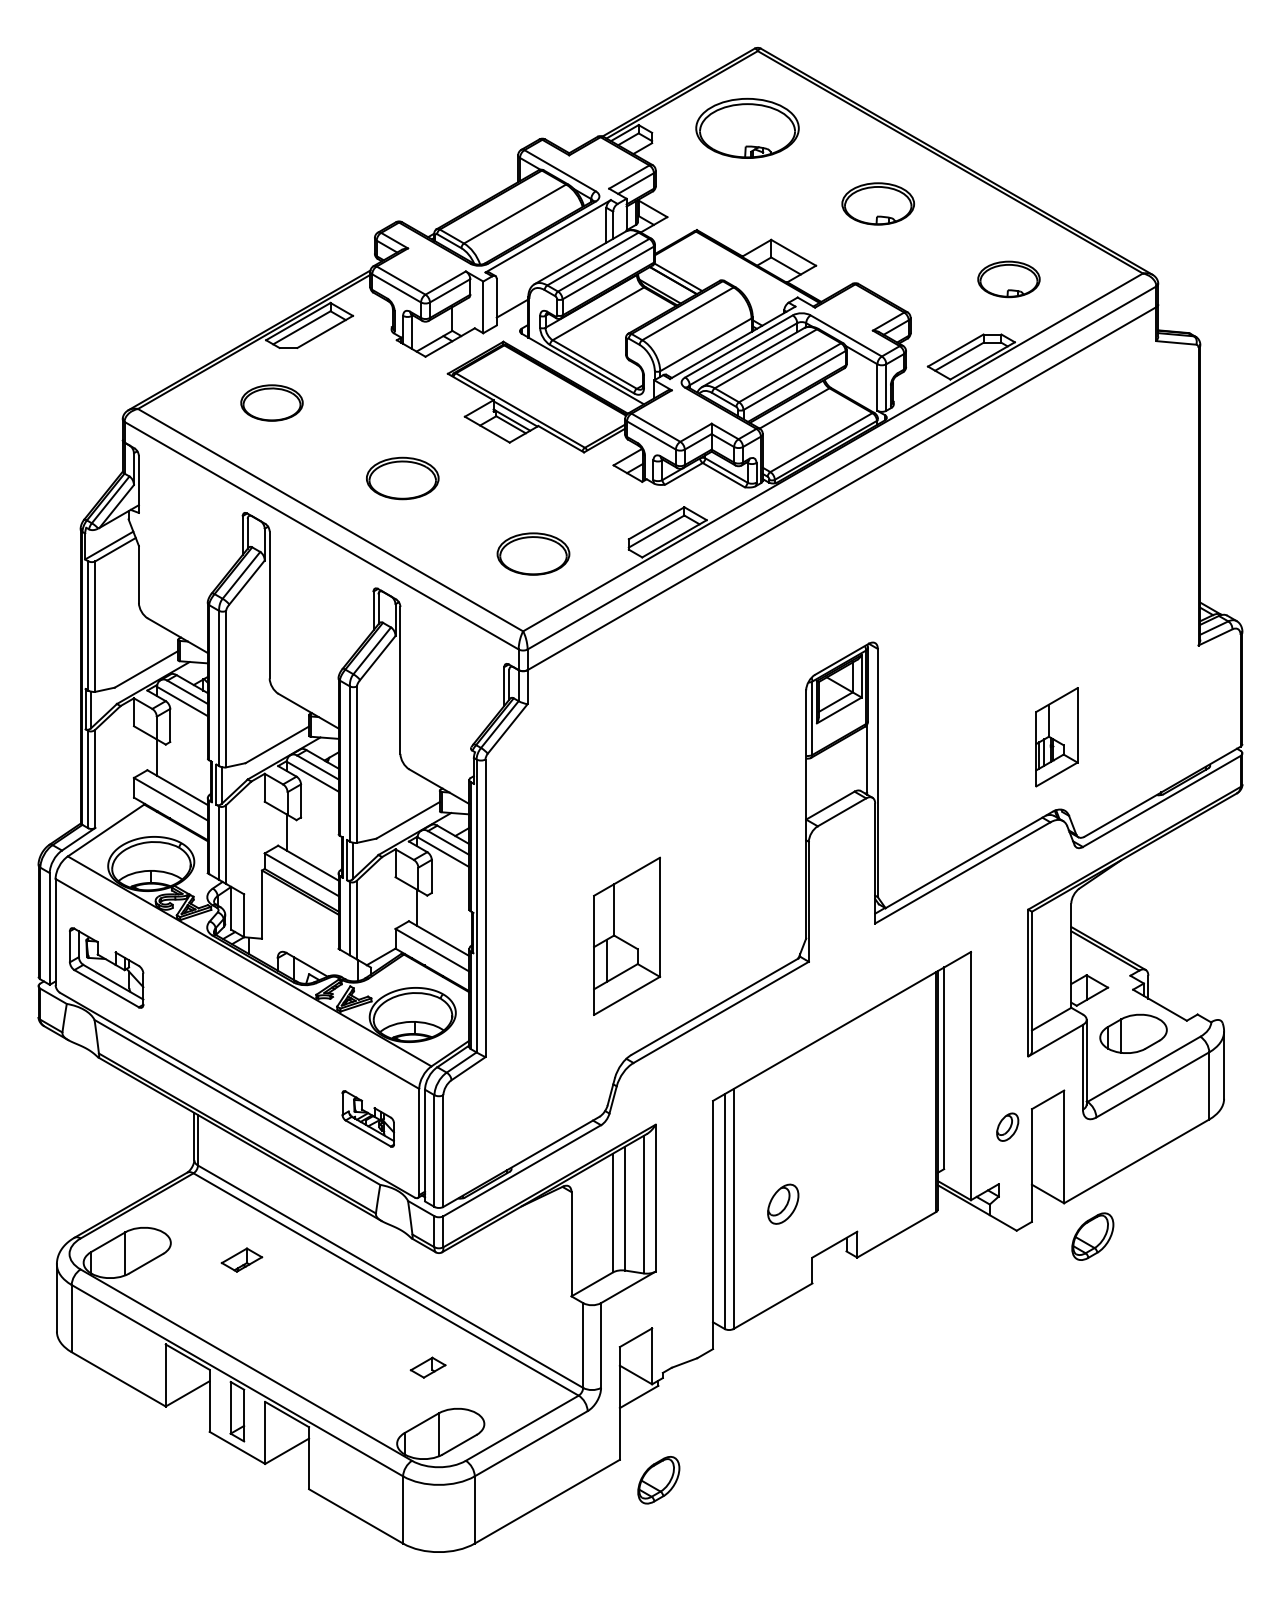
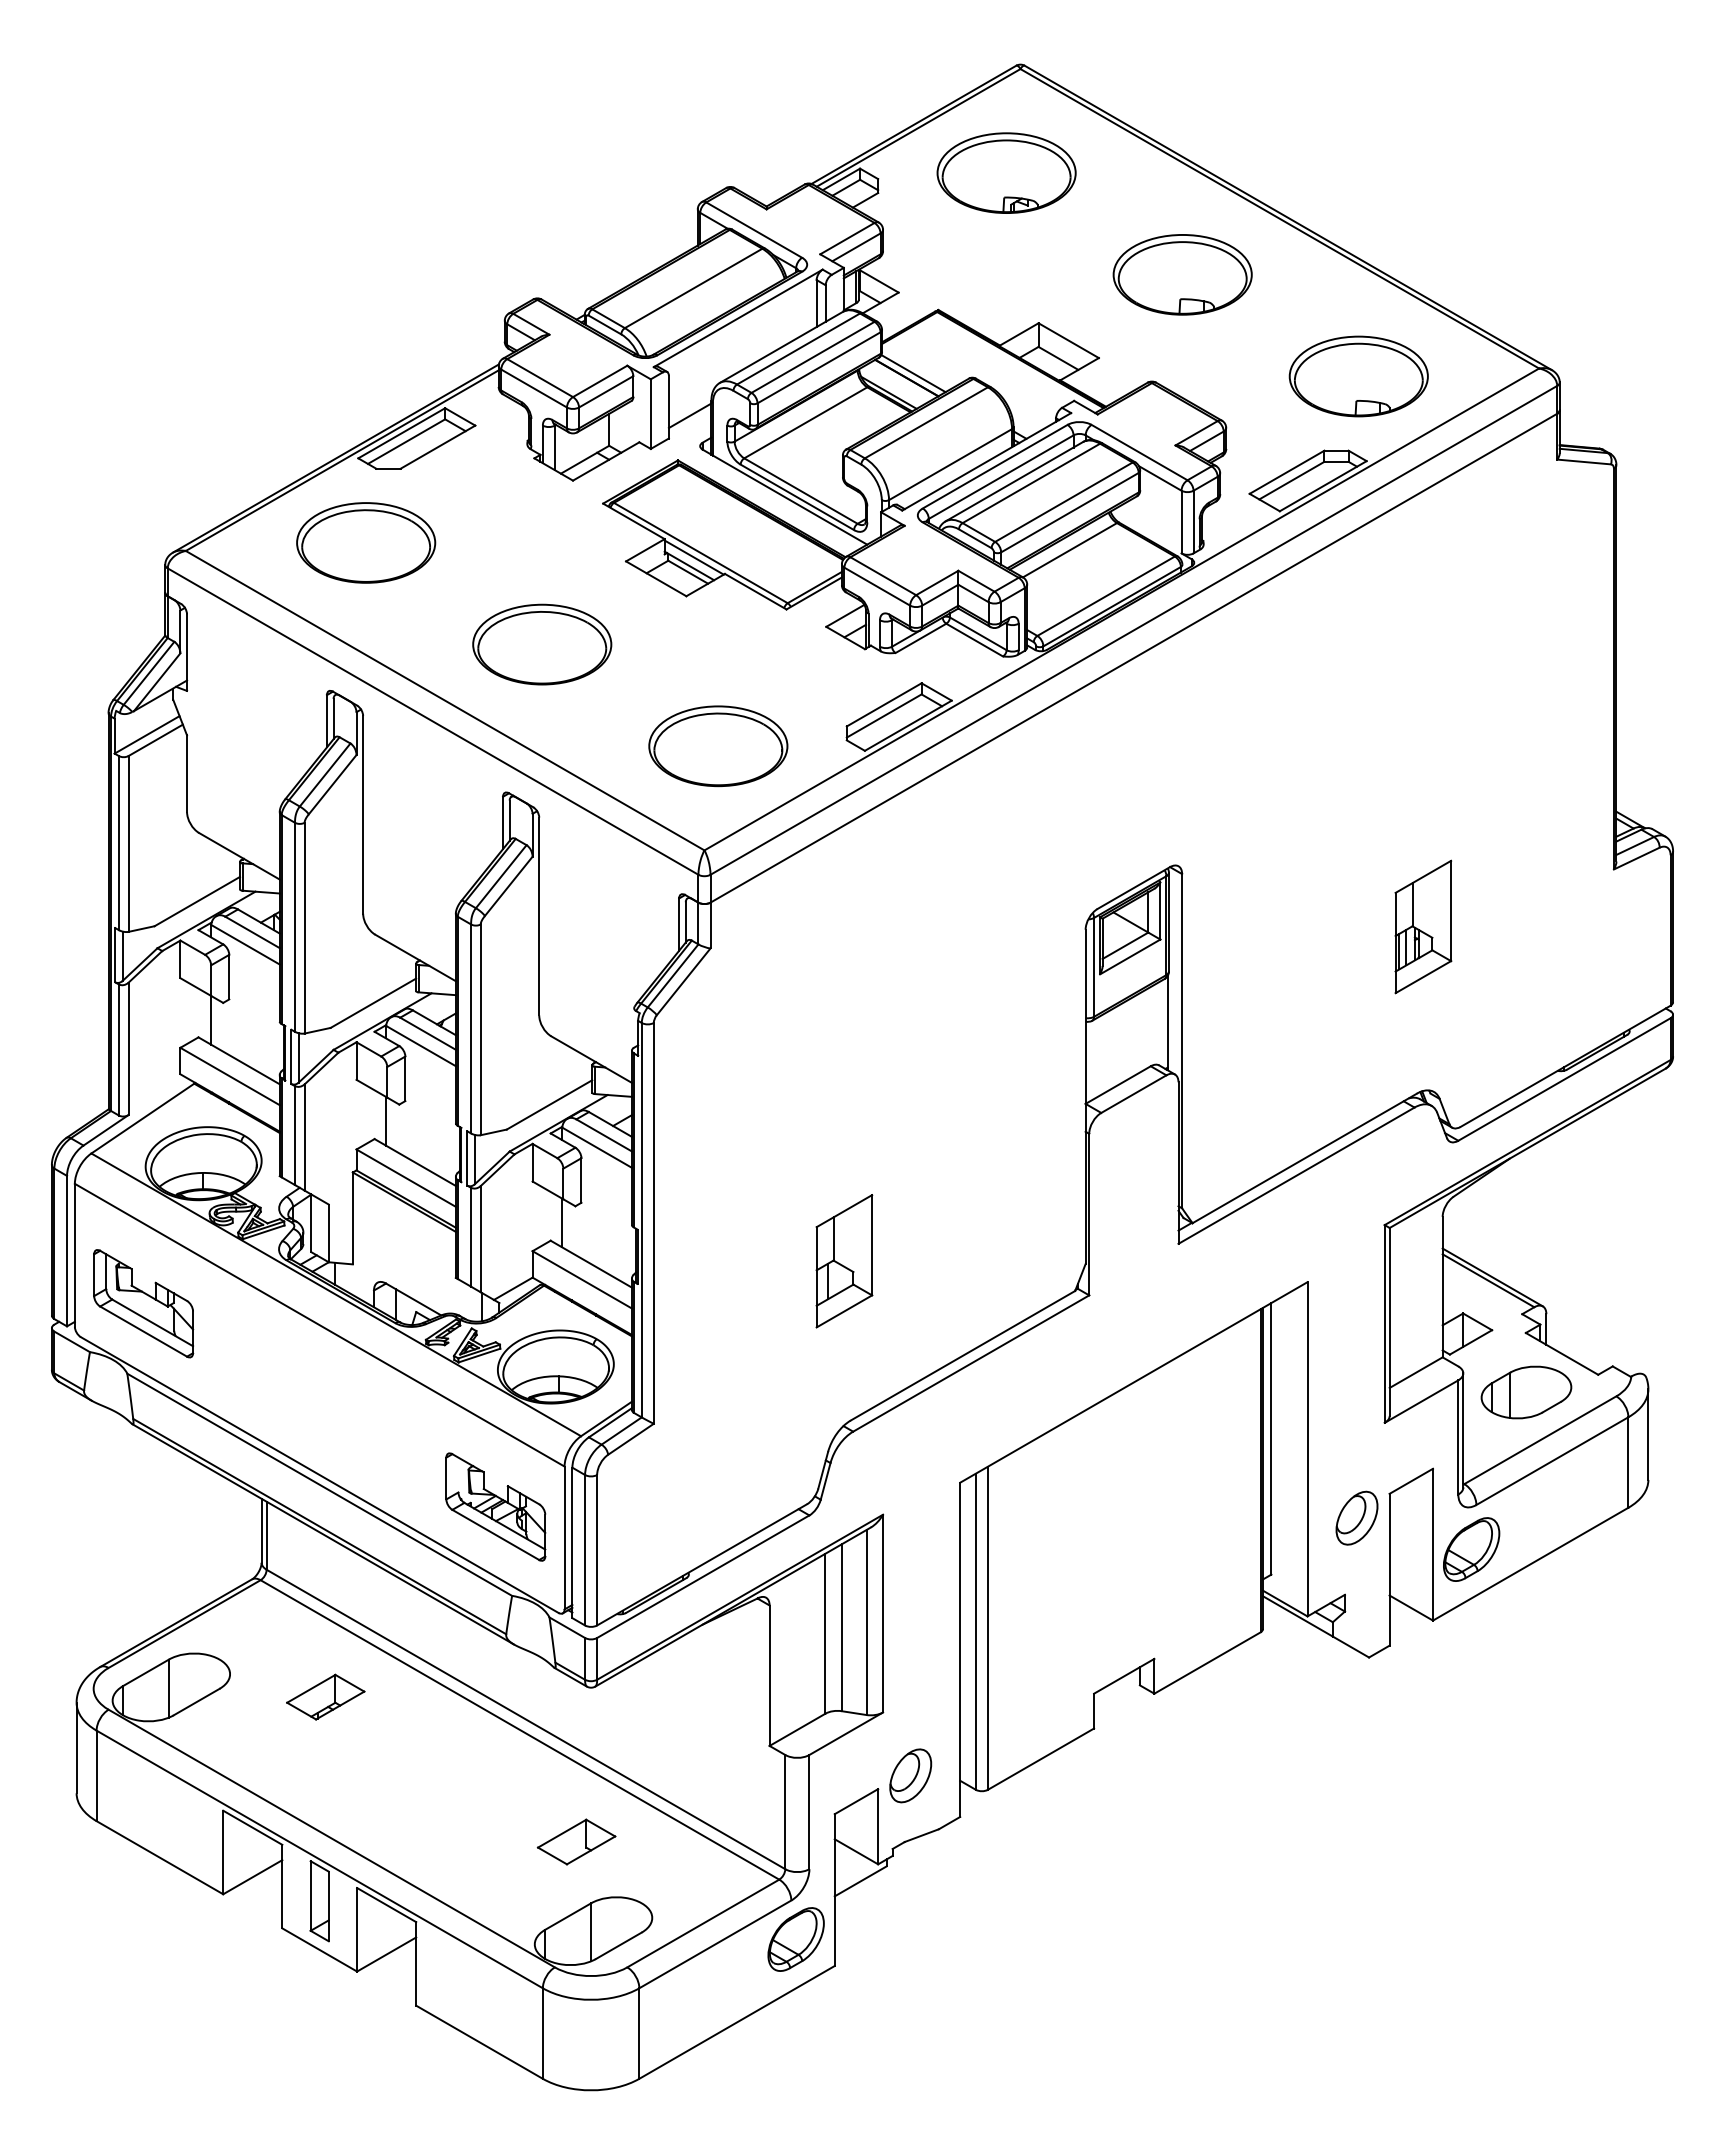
part: (878, 203) -> (1182, 274), size x1.43
part: (1008, 279) -> (1358, 376), size x1.67
part: (272, 402) -> (366, 542), size x1.67
part: (402, 478) -> (542, 644), size x1.43
part: (533, 554) -> (718, 746), size x1.43
part: (1057, 736) -> (1423, 926), moved
part: (627, 936) -> (844, 1261), size x0.62
part: (367, 1118) -> (495, 1506), size x1.43
part: (1007, 1126) -> (1356, 1517), size x1.43
part: (783, 1203) -> (910, 1775), moved
part: (1092, 1236) -> (1471, 1549), moved
part: (241, 1259) -> (325, 1696), size x1.43
part: (428, 1367) -> (576, 1841), size x1.67
part: (658, 1480) -> (795, 1939), moved

